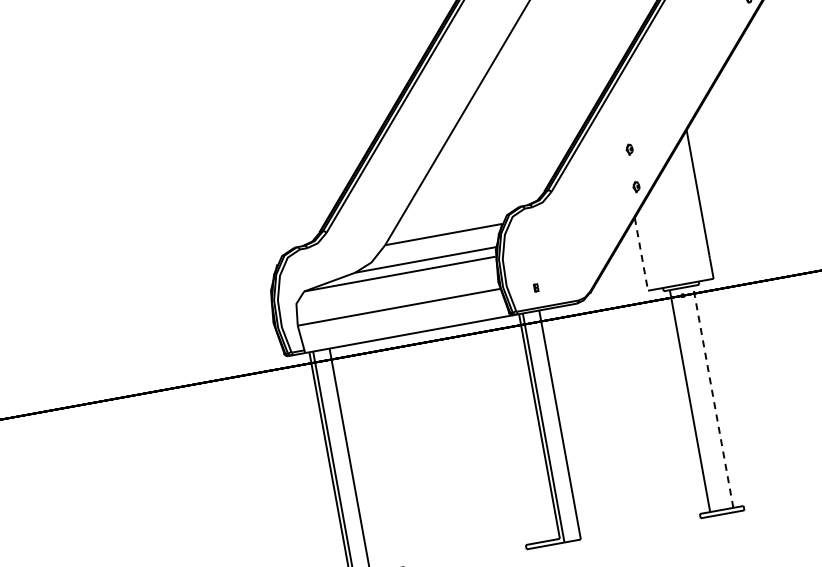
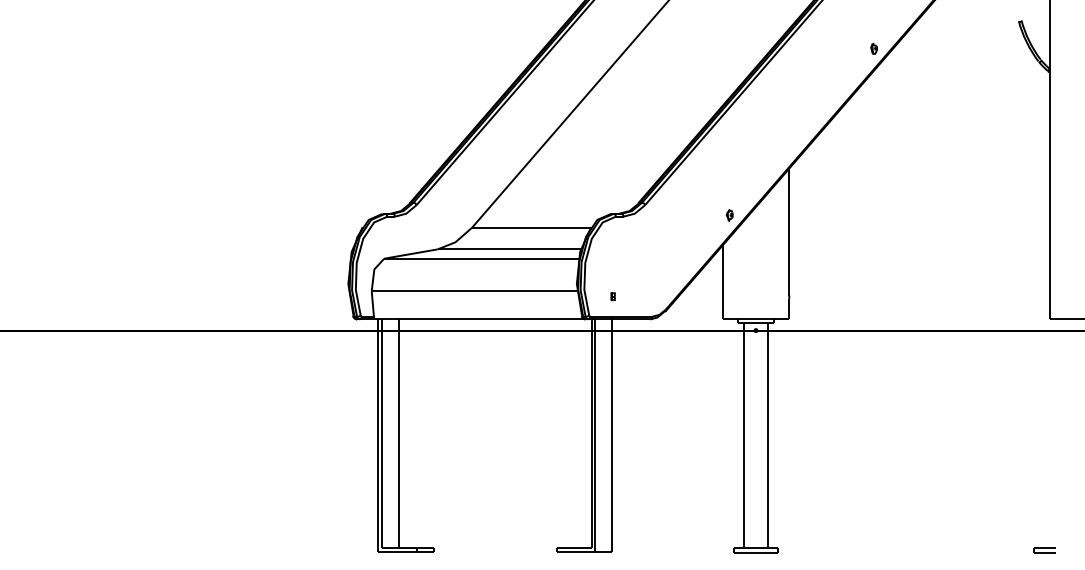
part: (629, 149) -> (729, 177), removed
line: (641, 254) -> (722, 282), dashed -> solid
line: (712, 396) -> (767, 435), dashed -> solid

